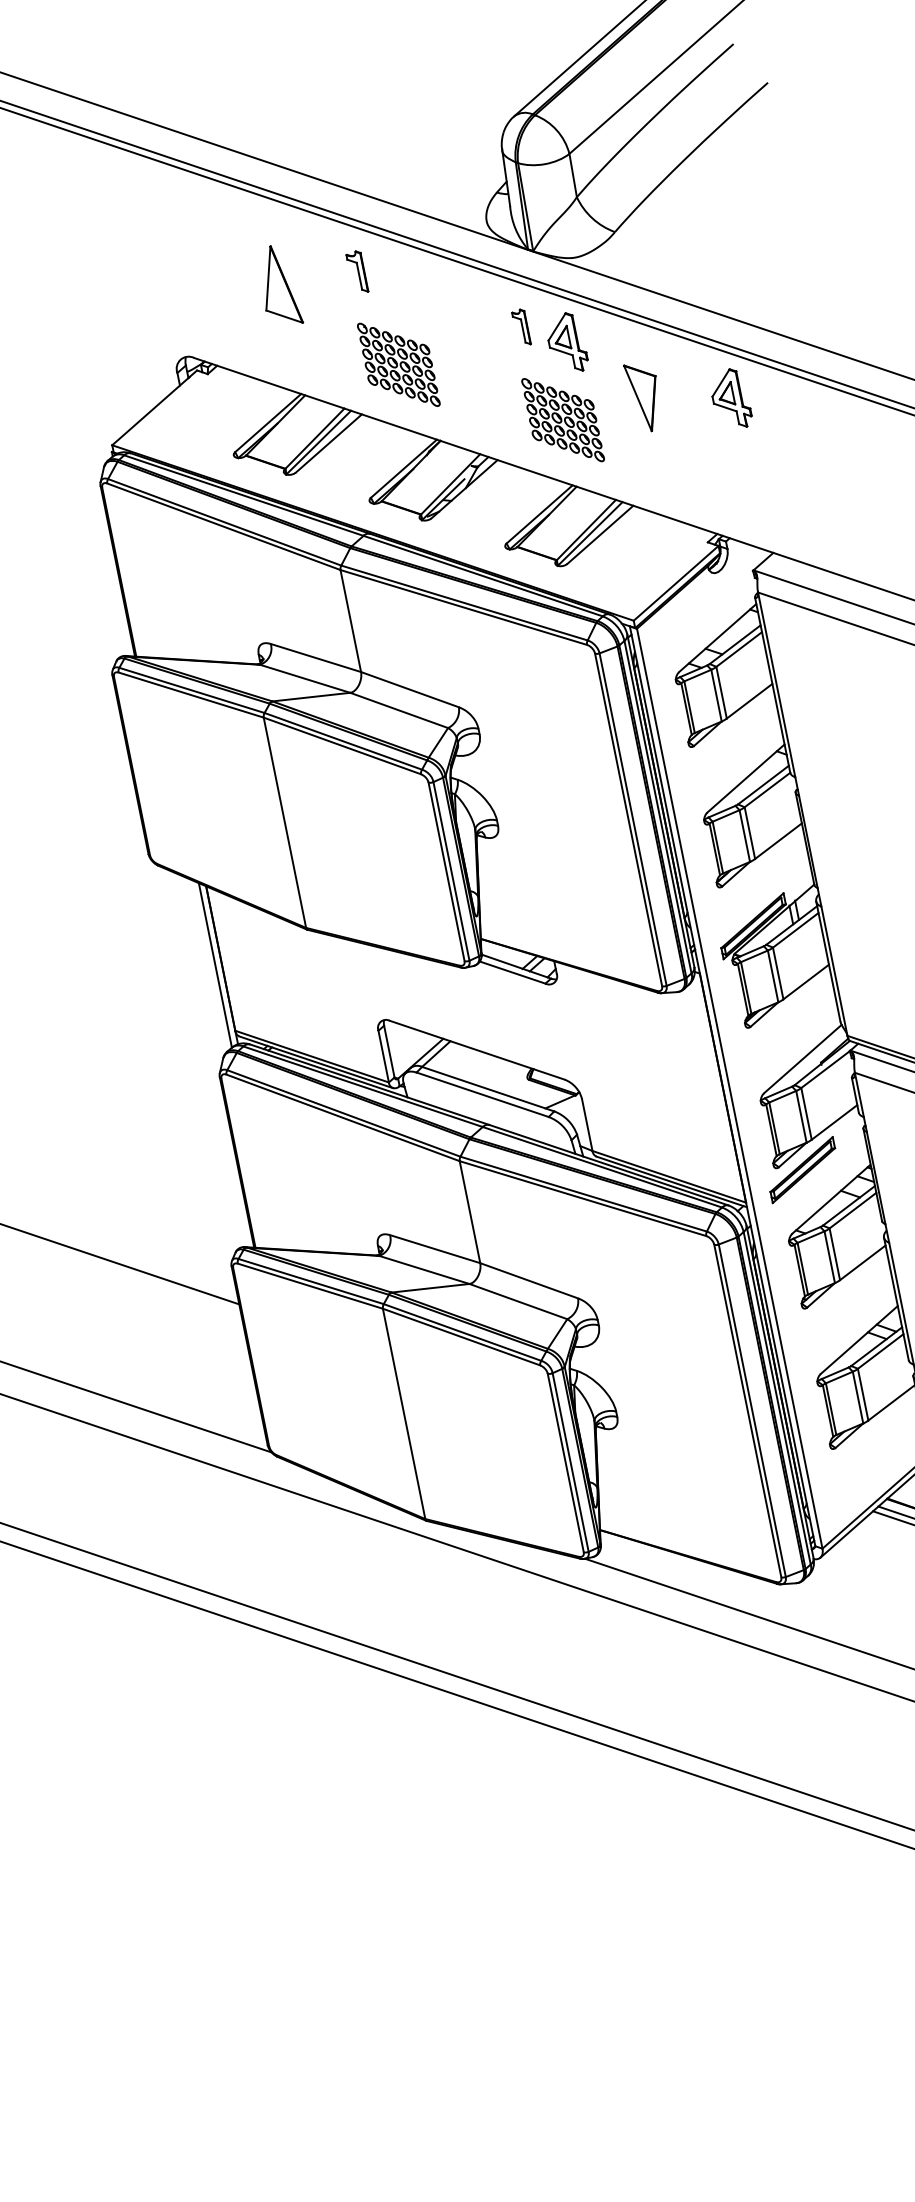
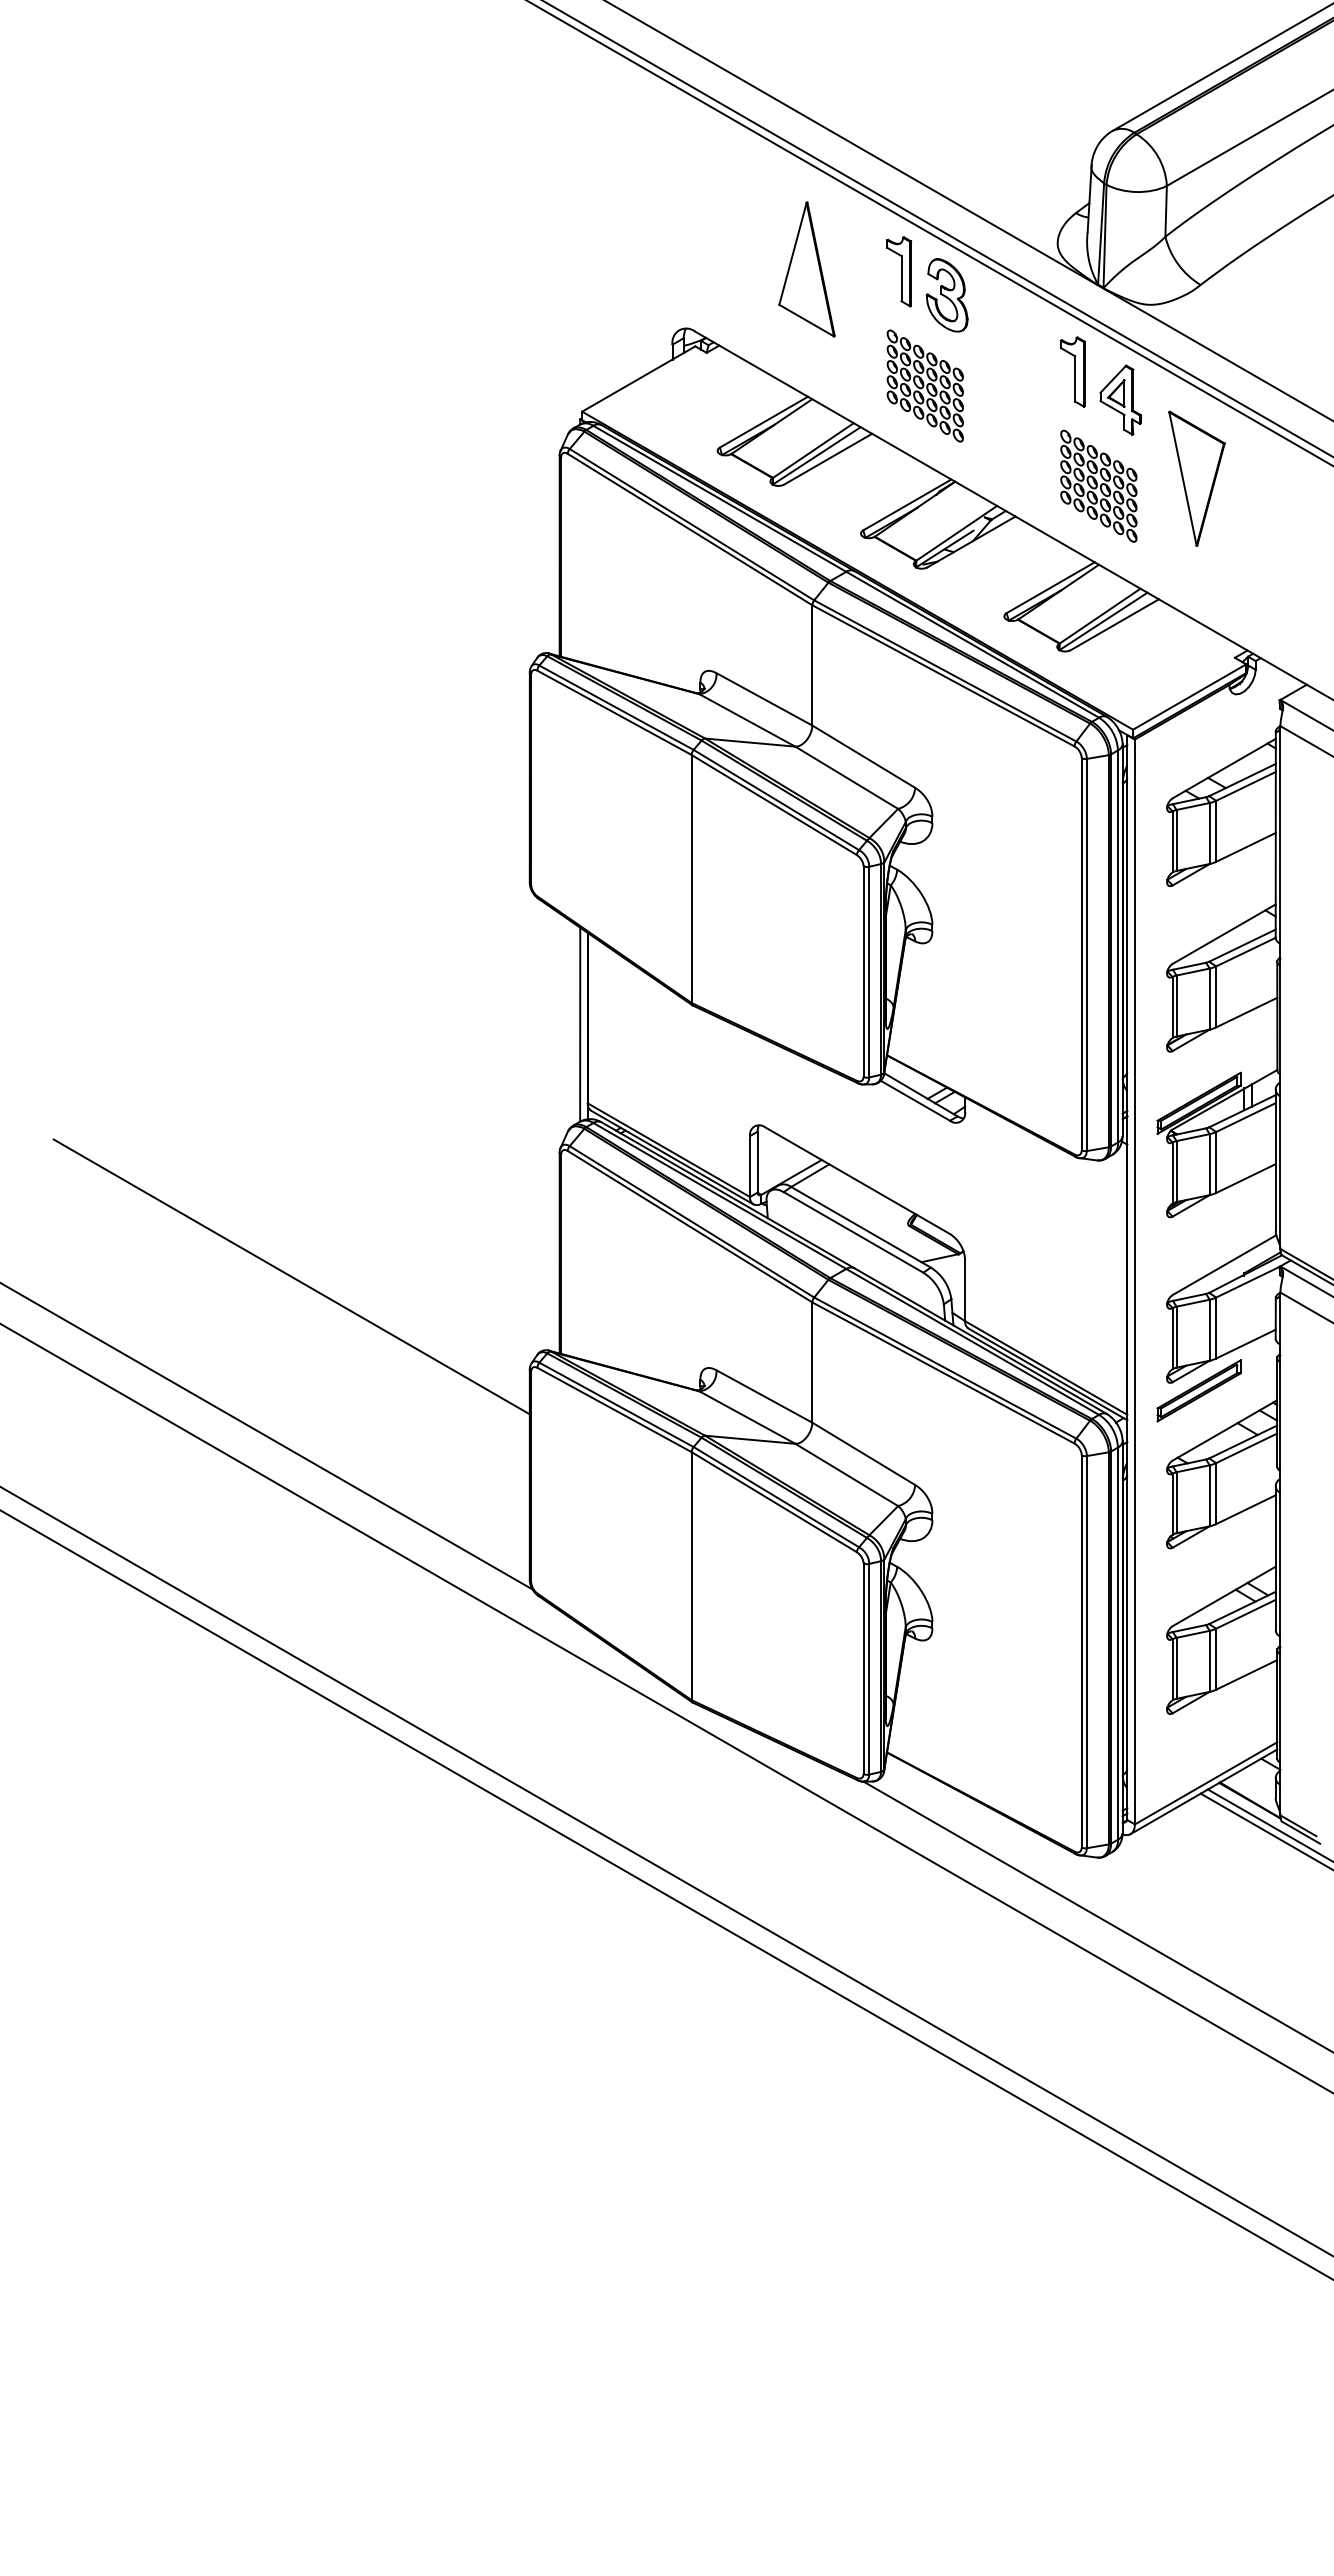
part: (357, 272) -> (899, 271), size x1.43
part: (401, 284) -> (946, 295), added
part: (278, 286) -> (806, 269), size x1.43
part: (521, 327) -> (1072, 371), size x1.67
part: (644, 396) -> (1196, 478), size x1.67
part: (730, 398) -> (1293, 500), removed

